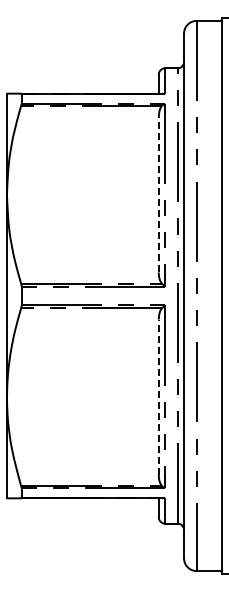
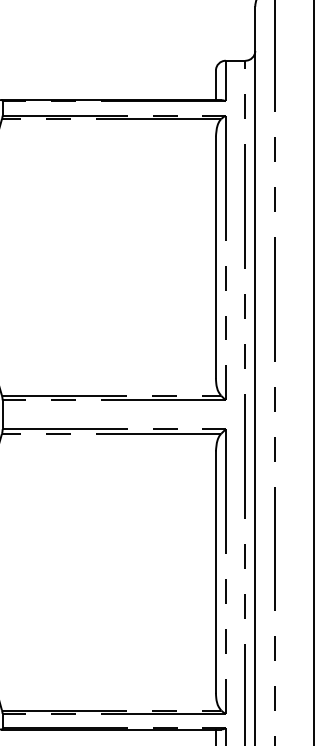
line: (158, 194) -> (215, 256), dashed -> solid
line: (158, 397) -> (215, 572), dashed -> solid

